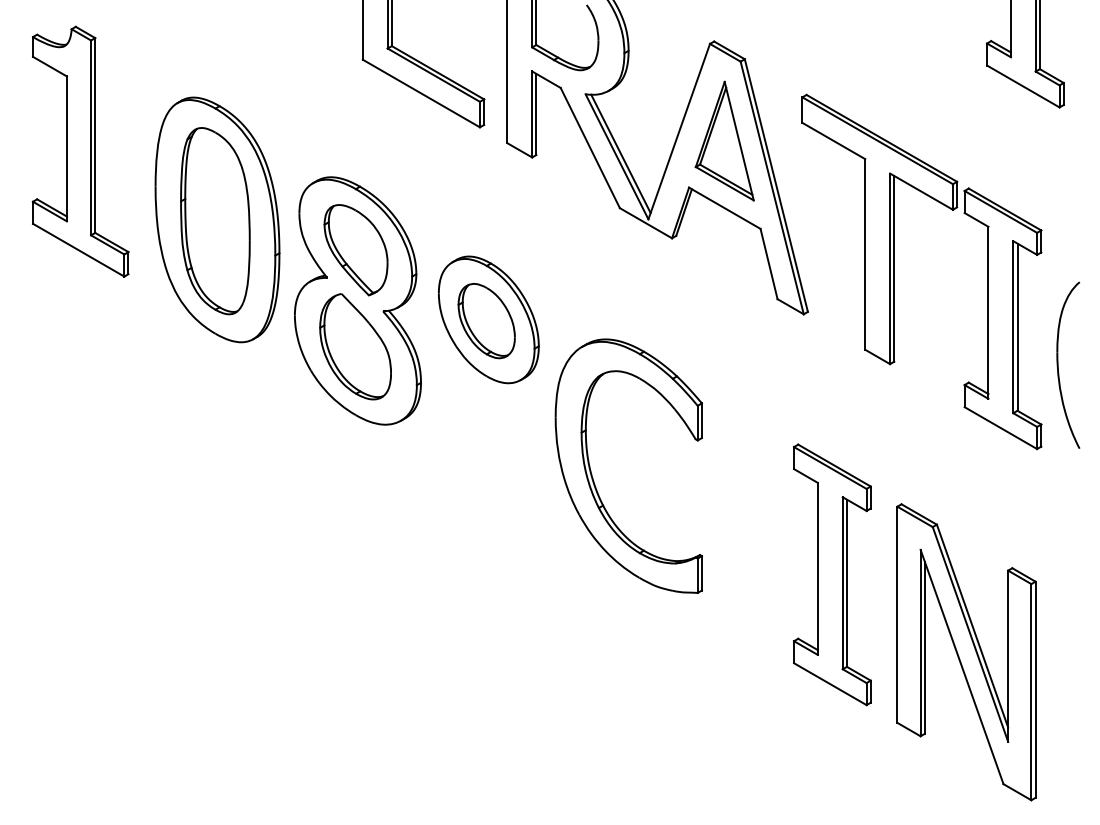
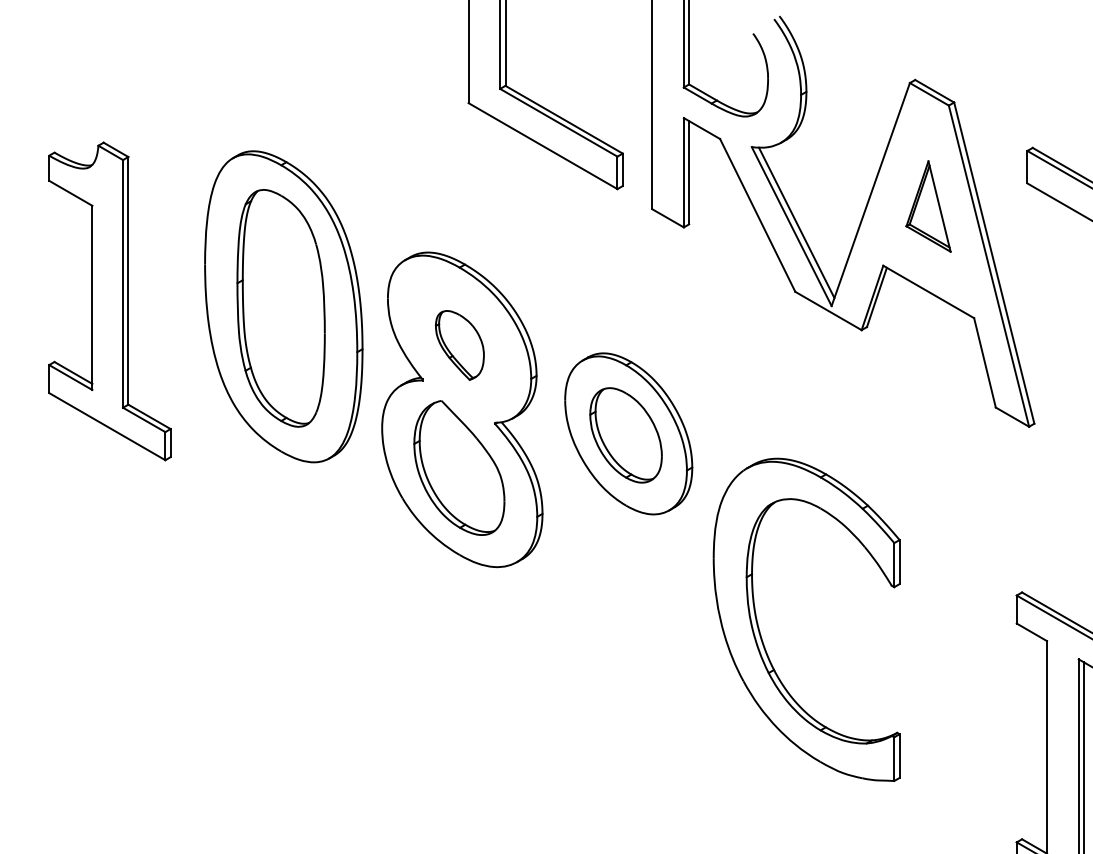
part: (724, 140) -> (928, 205), size x0.6
part: (80, 151) -> (109, 301), moved
part: (355, 250) -> (459, 345), size x0.6

